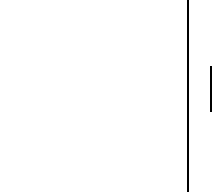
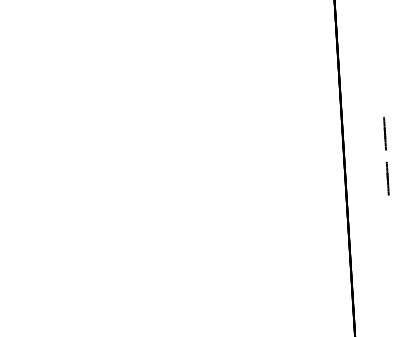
circle: (210, 88) -> (385, 158), solid -> dashed

